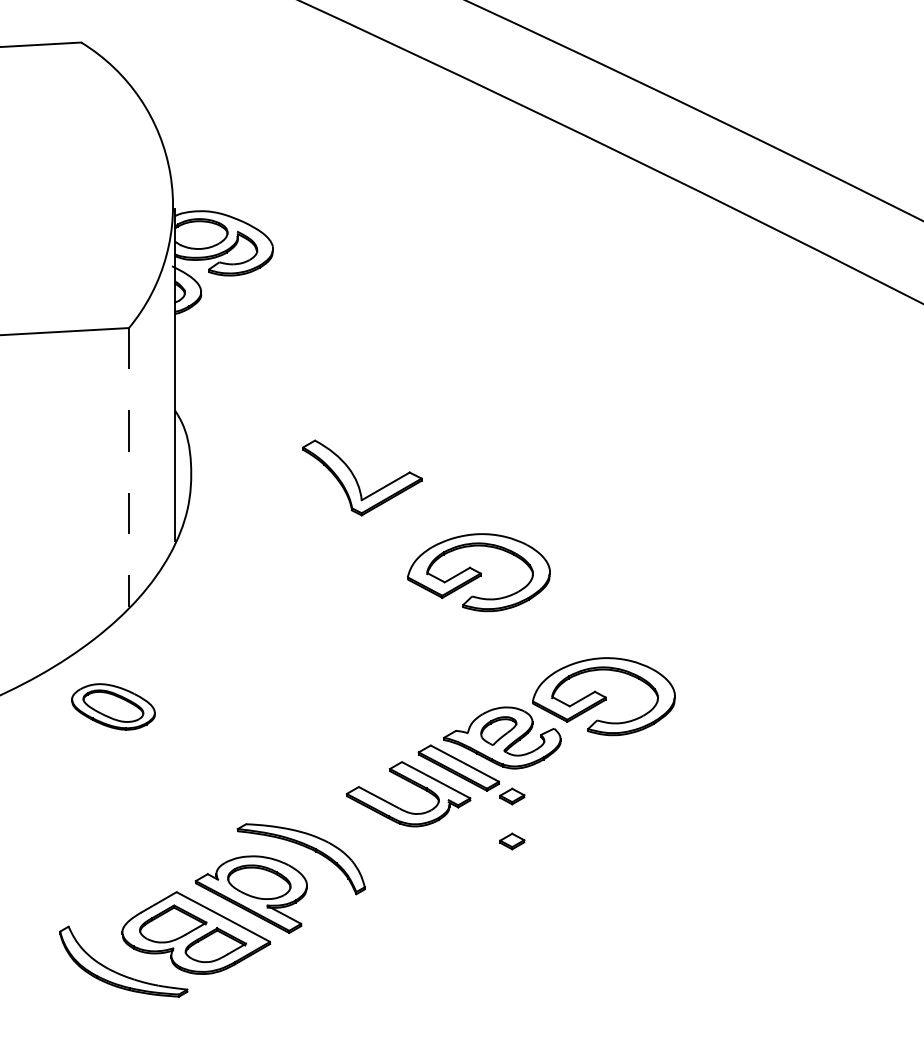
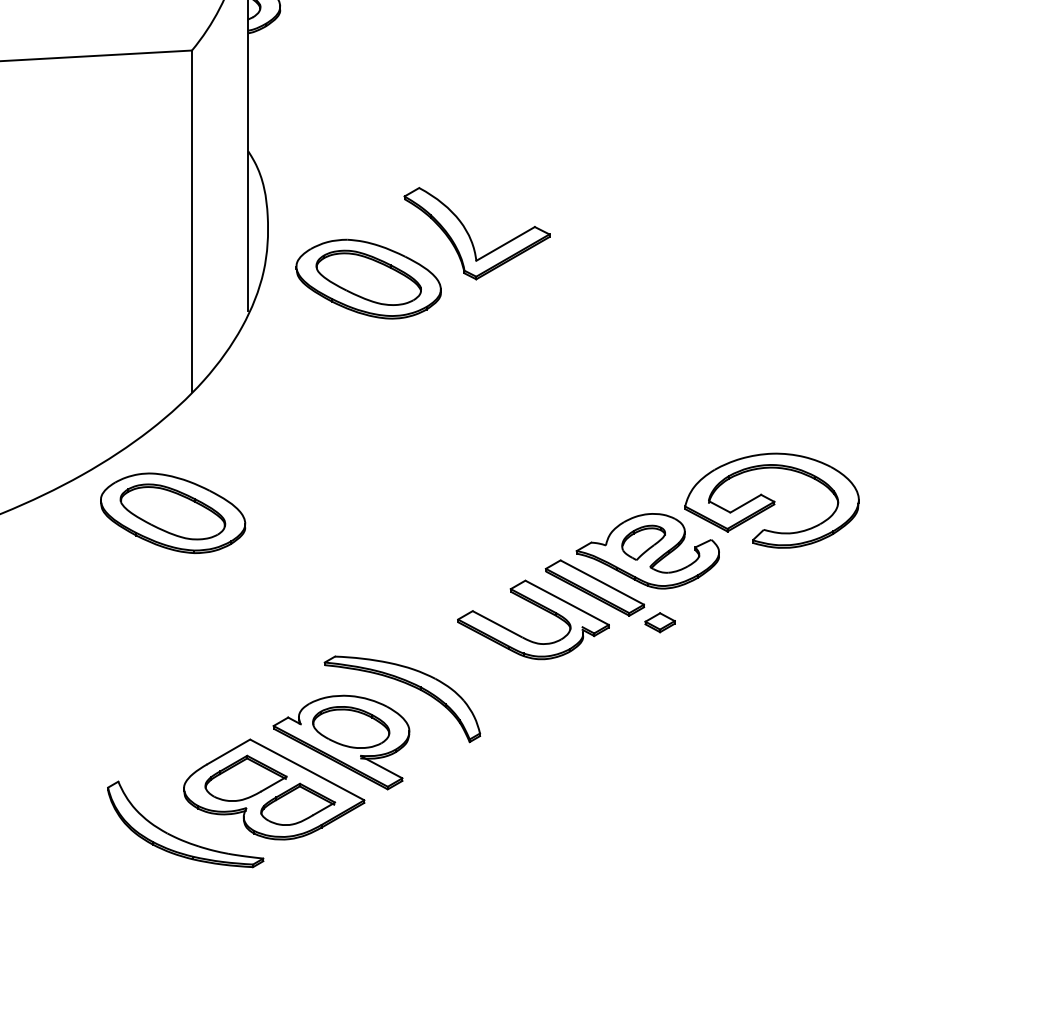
line: (128, 467) -> (191, 220), dashed -> solid
part: (273, 515) -> (368, 279), added
part: (478, 572) -> (618, 349), removed
part: (113, 706) -> (173, 512), size x1.43
part: (512, 841) -> (660, 677), removed

